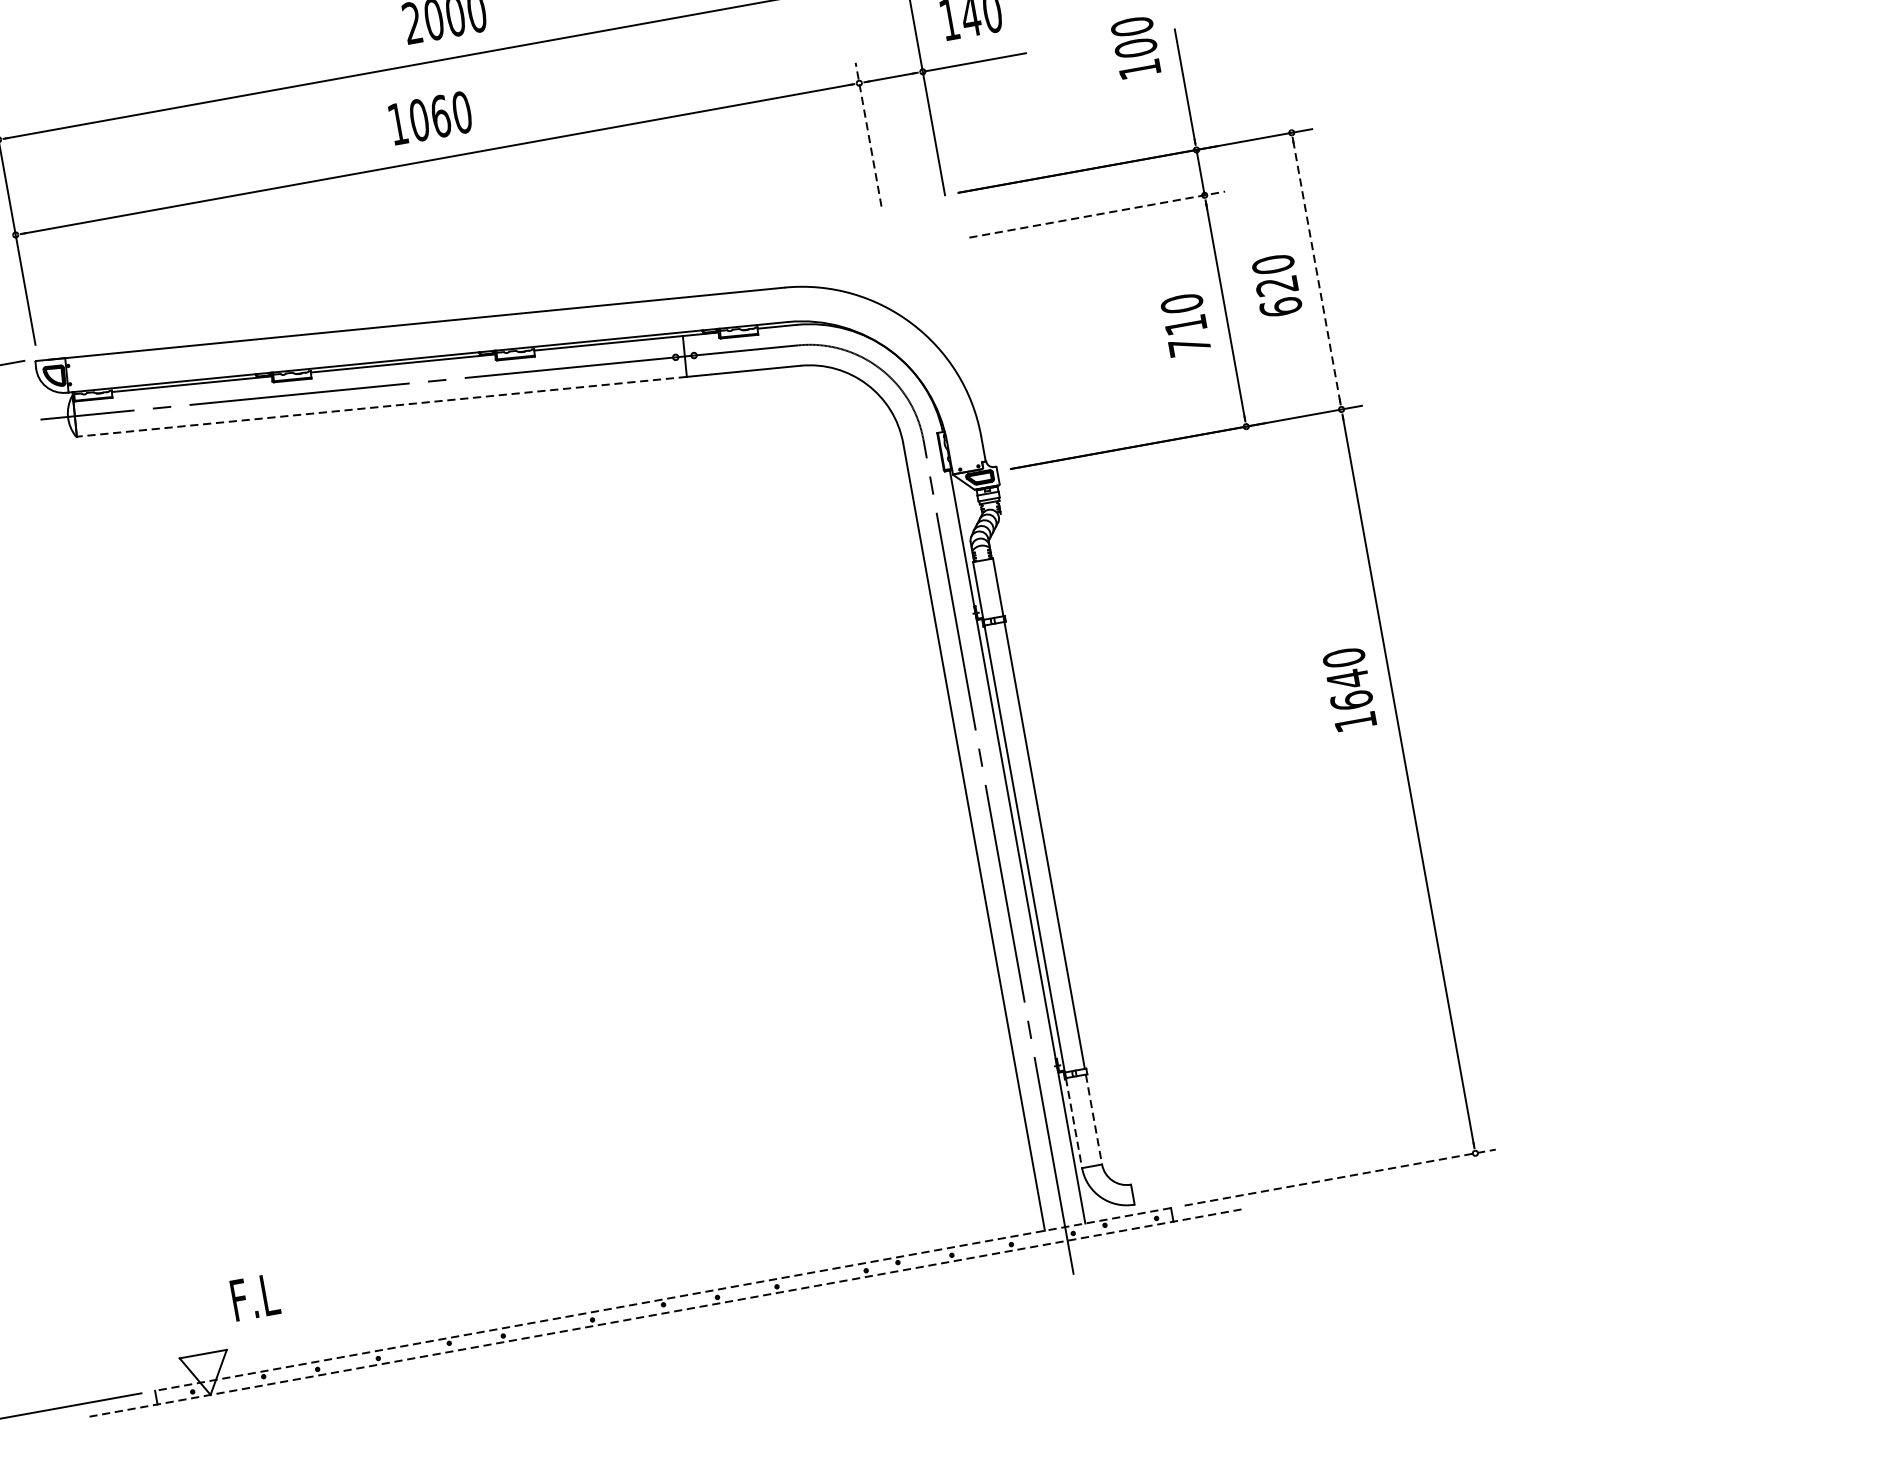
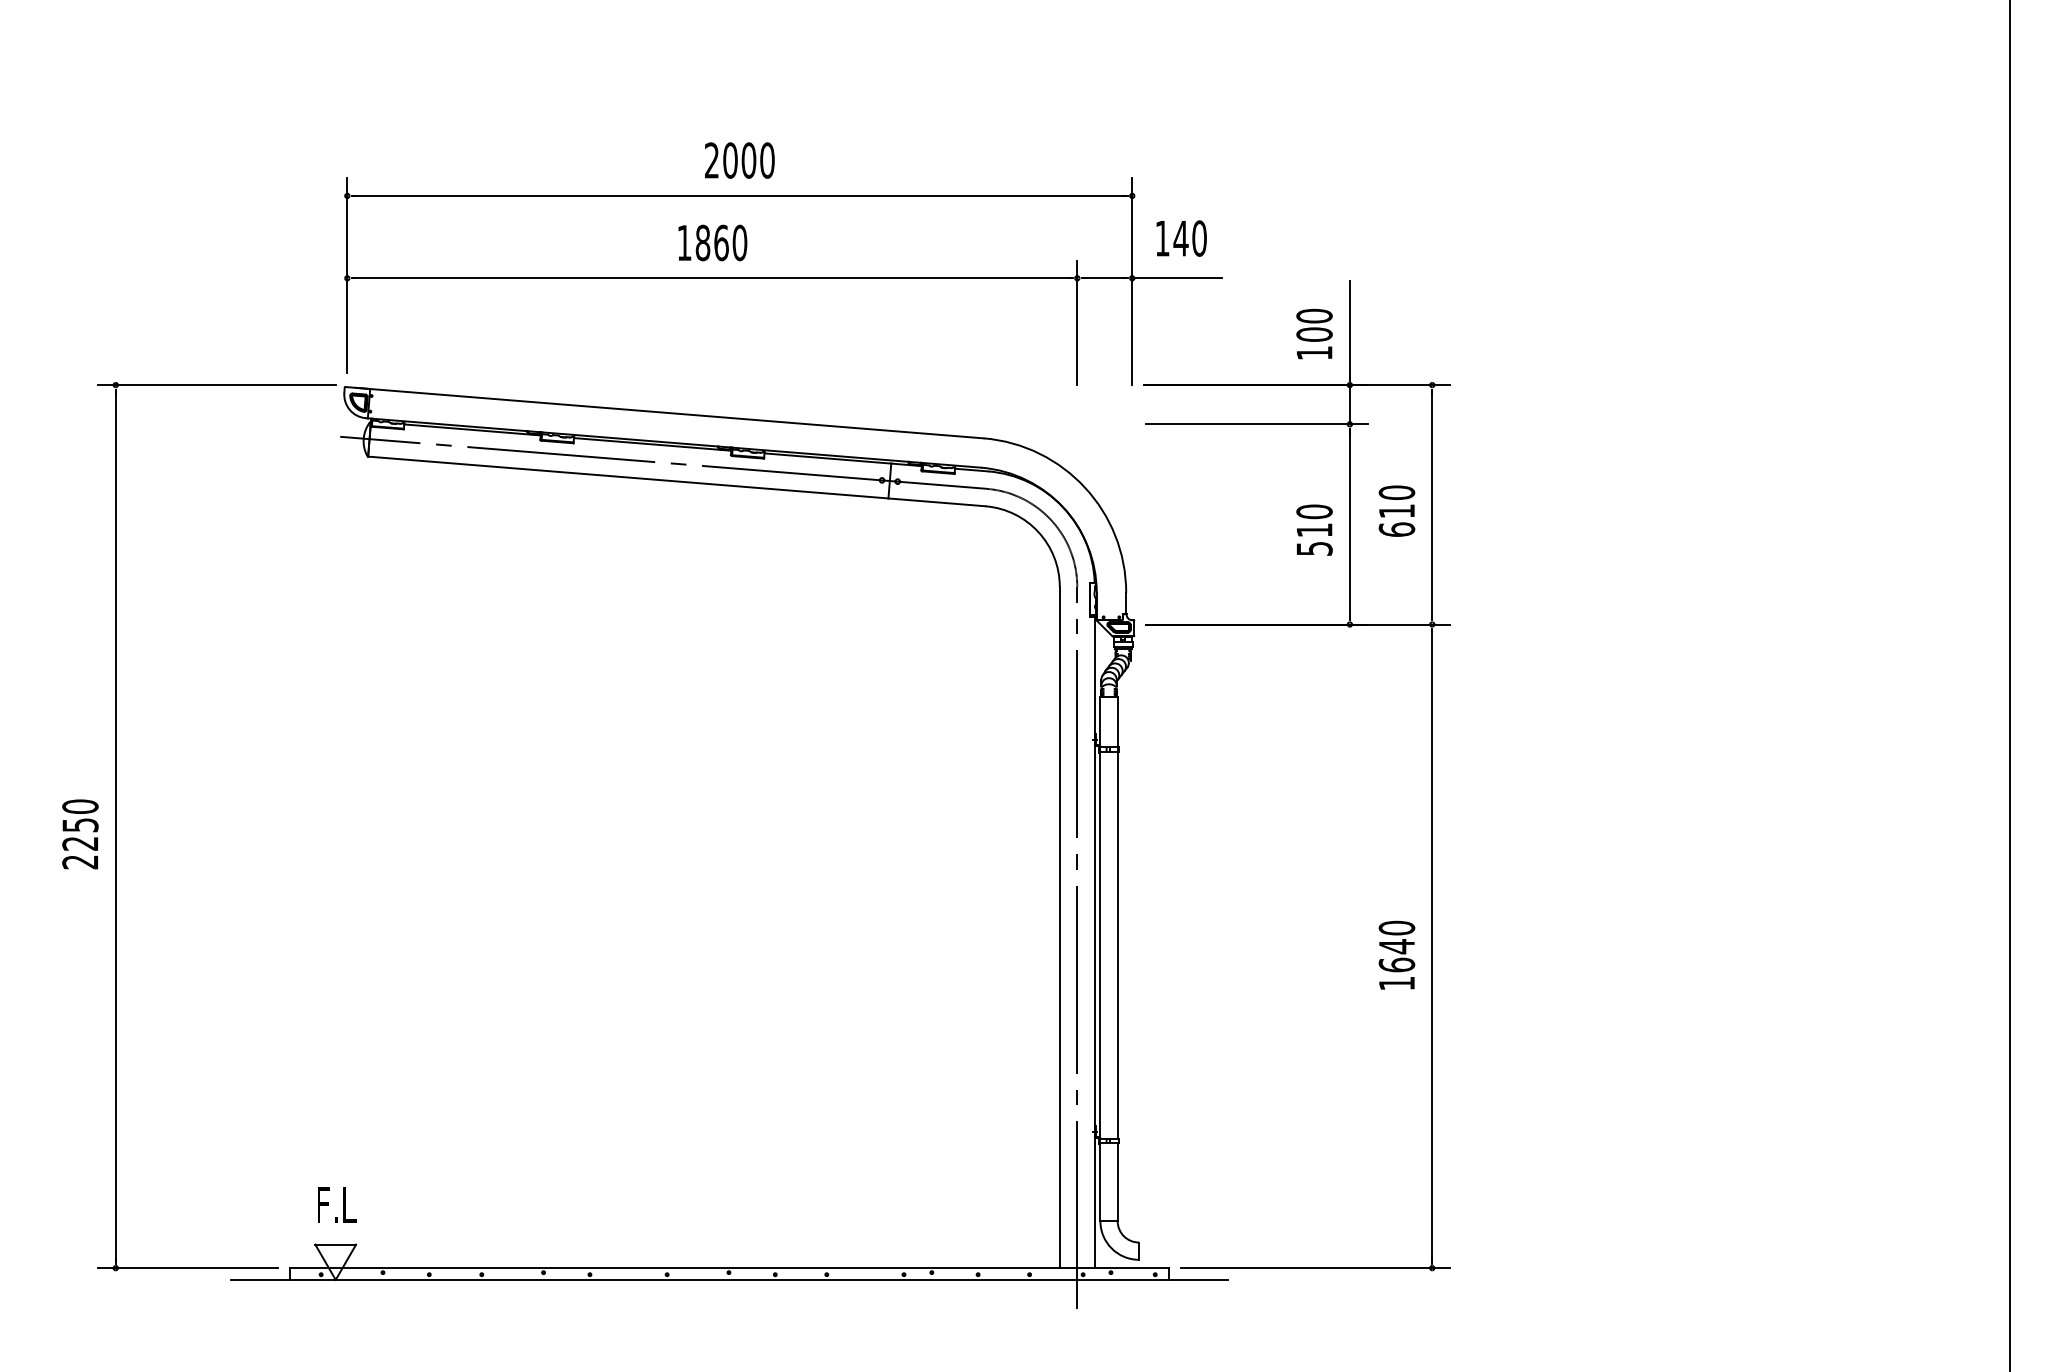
text: (1135, 46) -> (1314, 333), moved
text: (418, 120) -> (702, 243), 1060 -> 1860
line: (868, 134) -> (1077, 322), dashed -> solid
line: (1096, 214) -> (1256, 424), dashed -> solid
line: (1316, 270) -> (1432, 504), dashed -> solid
text: (1276, 286) -> (1396, 511), 620 -> 610
text: (1189, 346) -> (1314, 548), 710 -> 510
line: (382, 406) -> (628, 477), dashed -> solid
text: (1349, 688) -> (1396, 954), moved
line: (1093, 1119) -> (1117, 1182), dashed -> solid
line: (1074, 1123) -> (1100, 1182), dashed -> solid
line: (1340, 1177) -> (1315, 1268), dashed -> solid
text: (255, 1296) -> (337, 1204), moved
line: (663, 1299) -> (729, 1268), dashed -> solid
line: (664, 1312) -> (728, 1279), dashed -> solid

